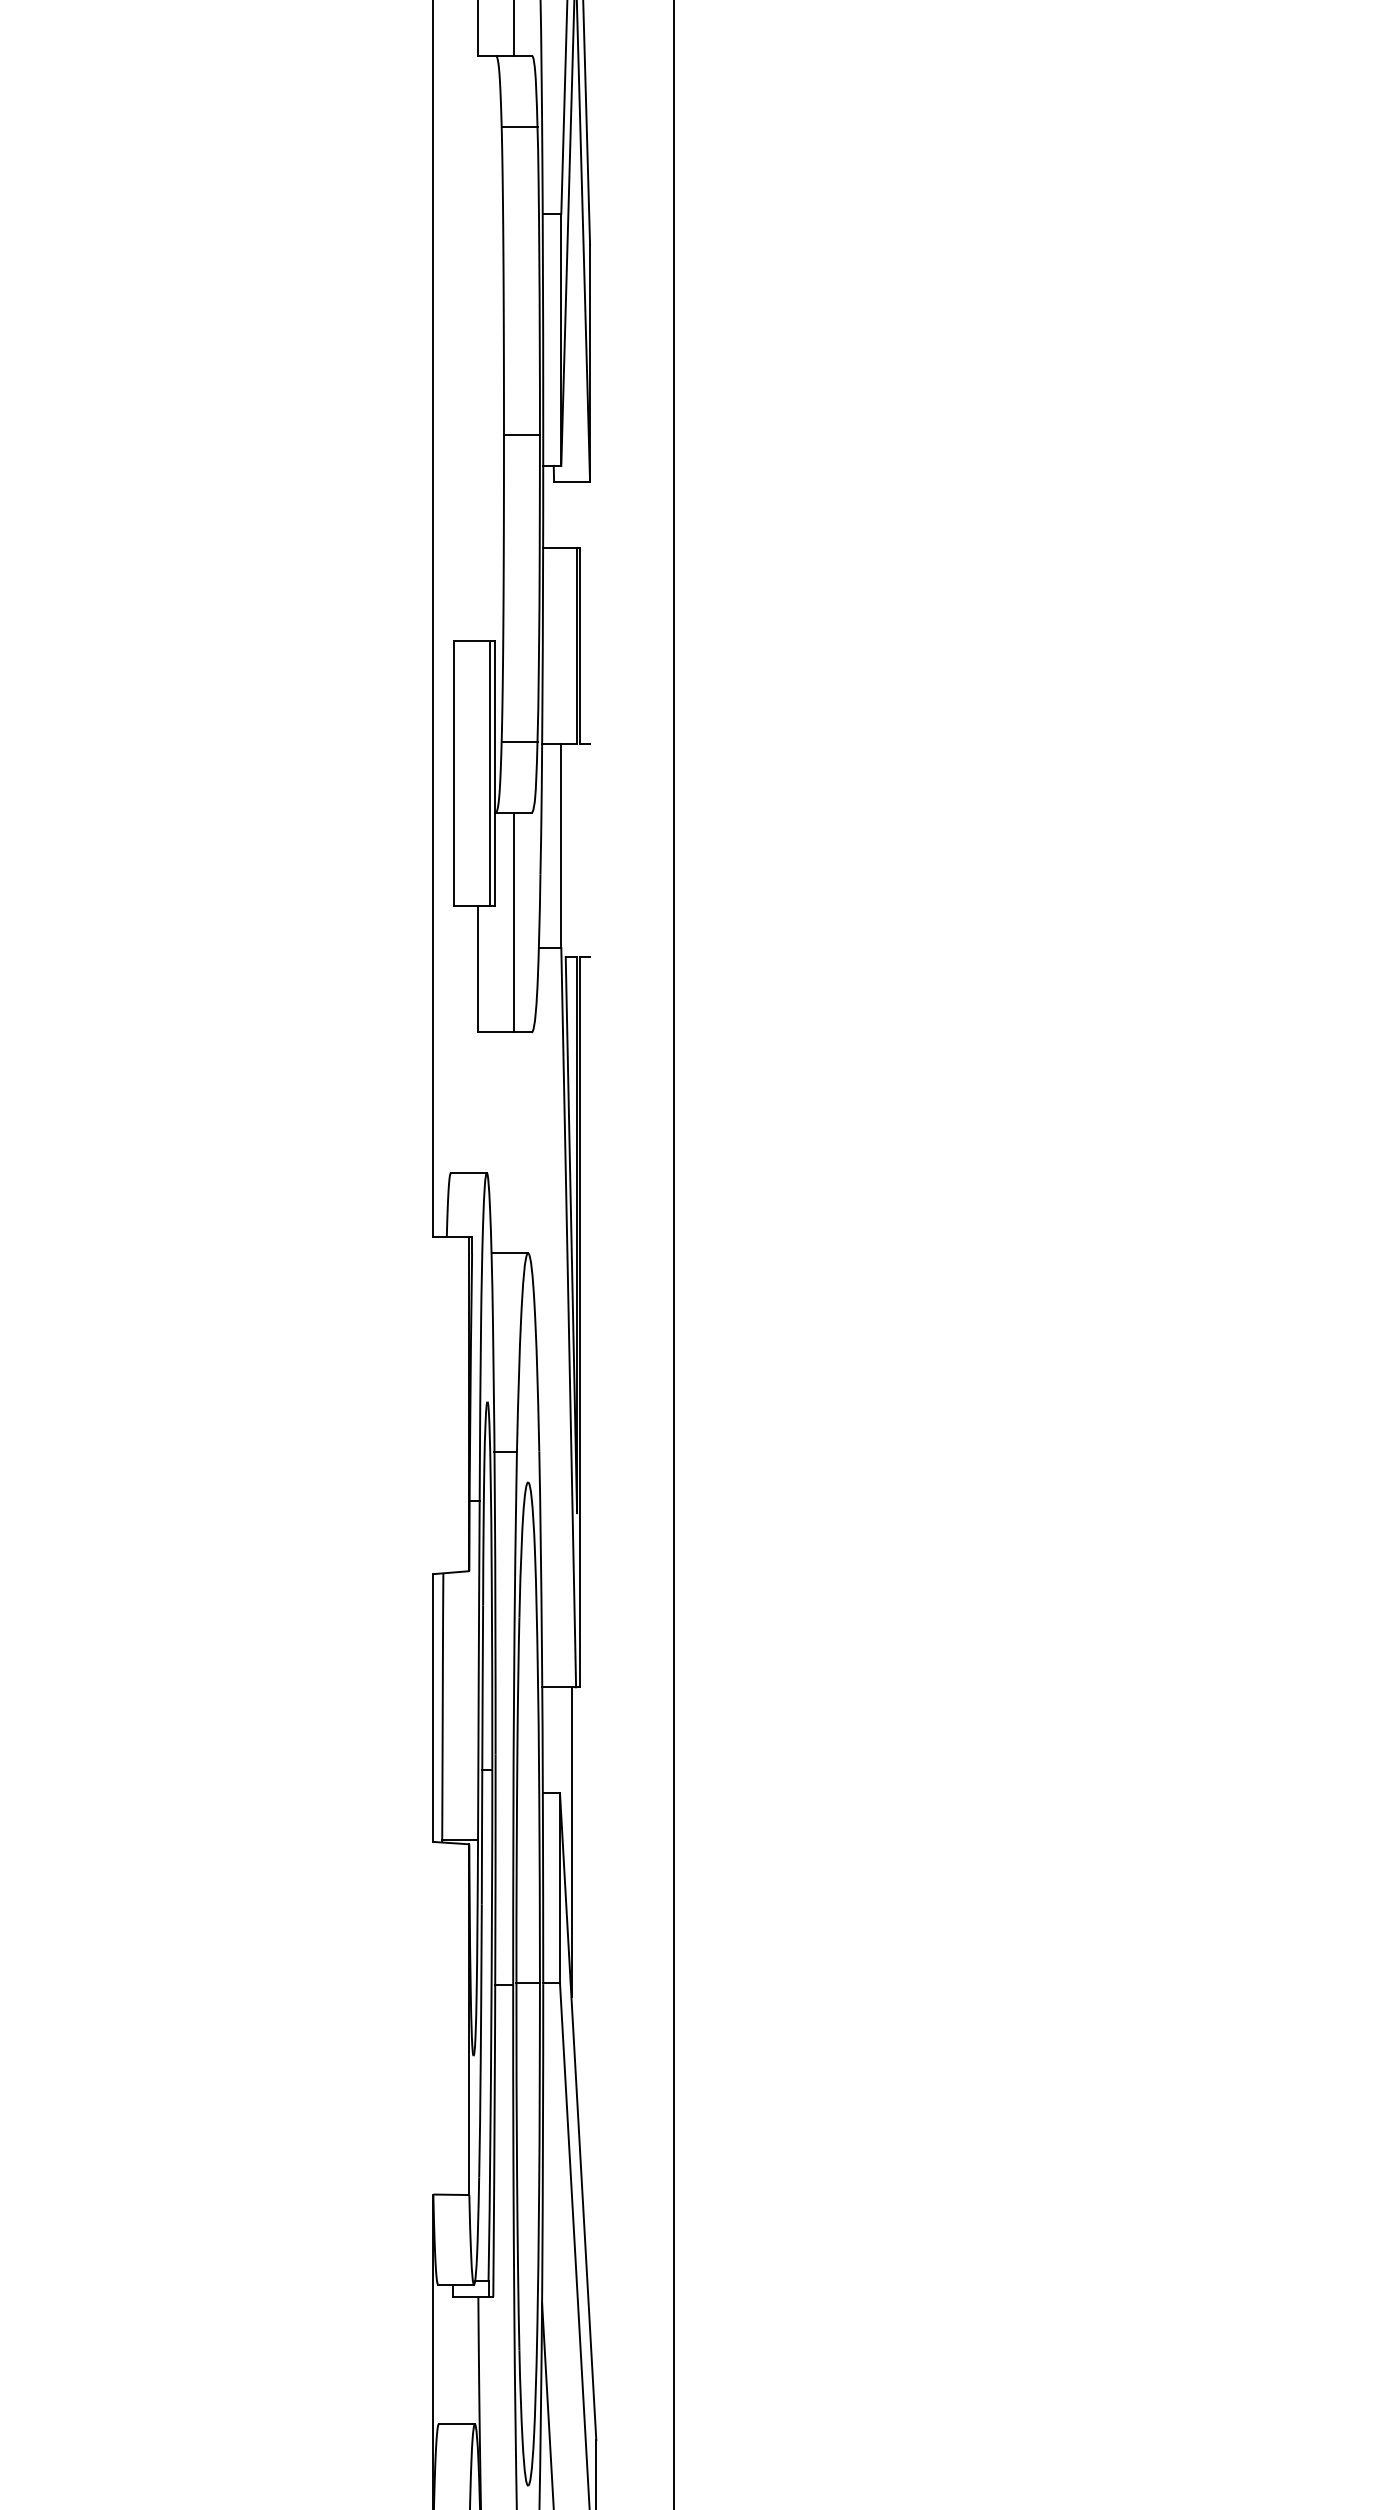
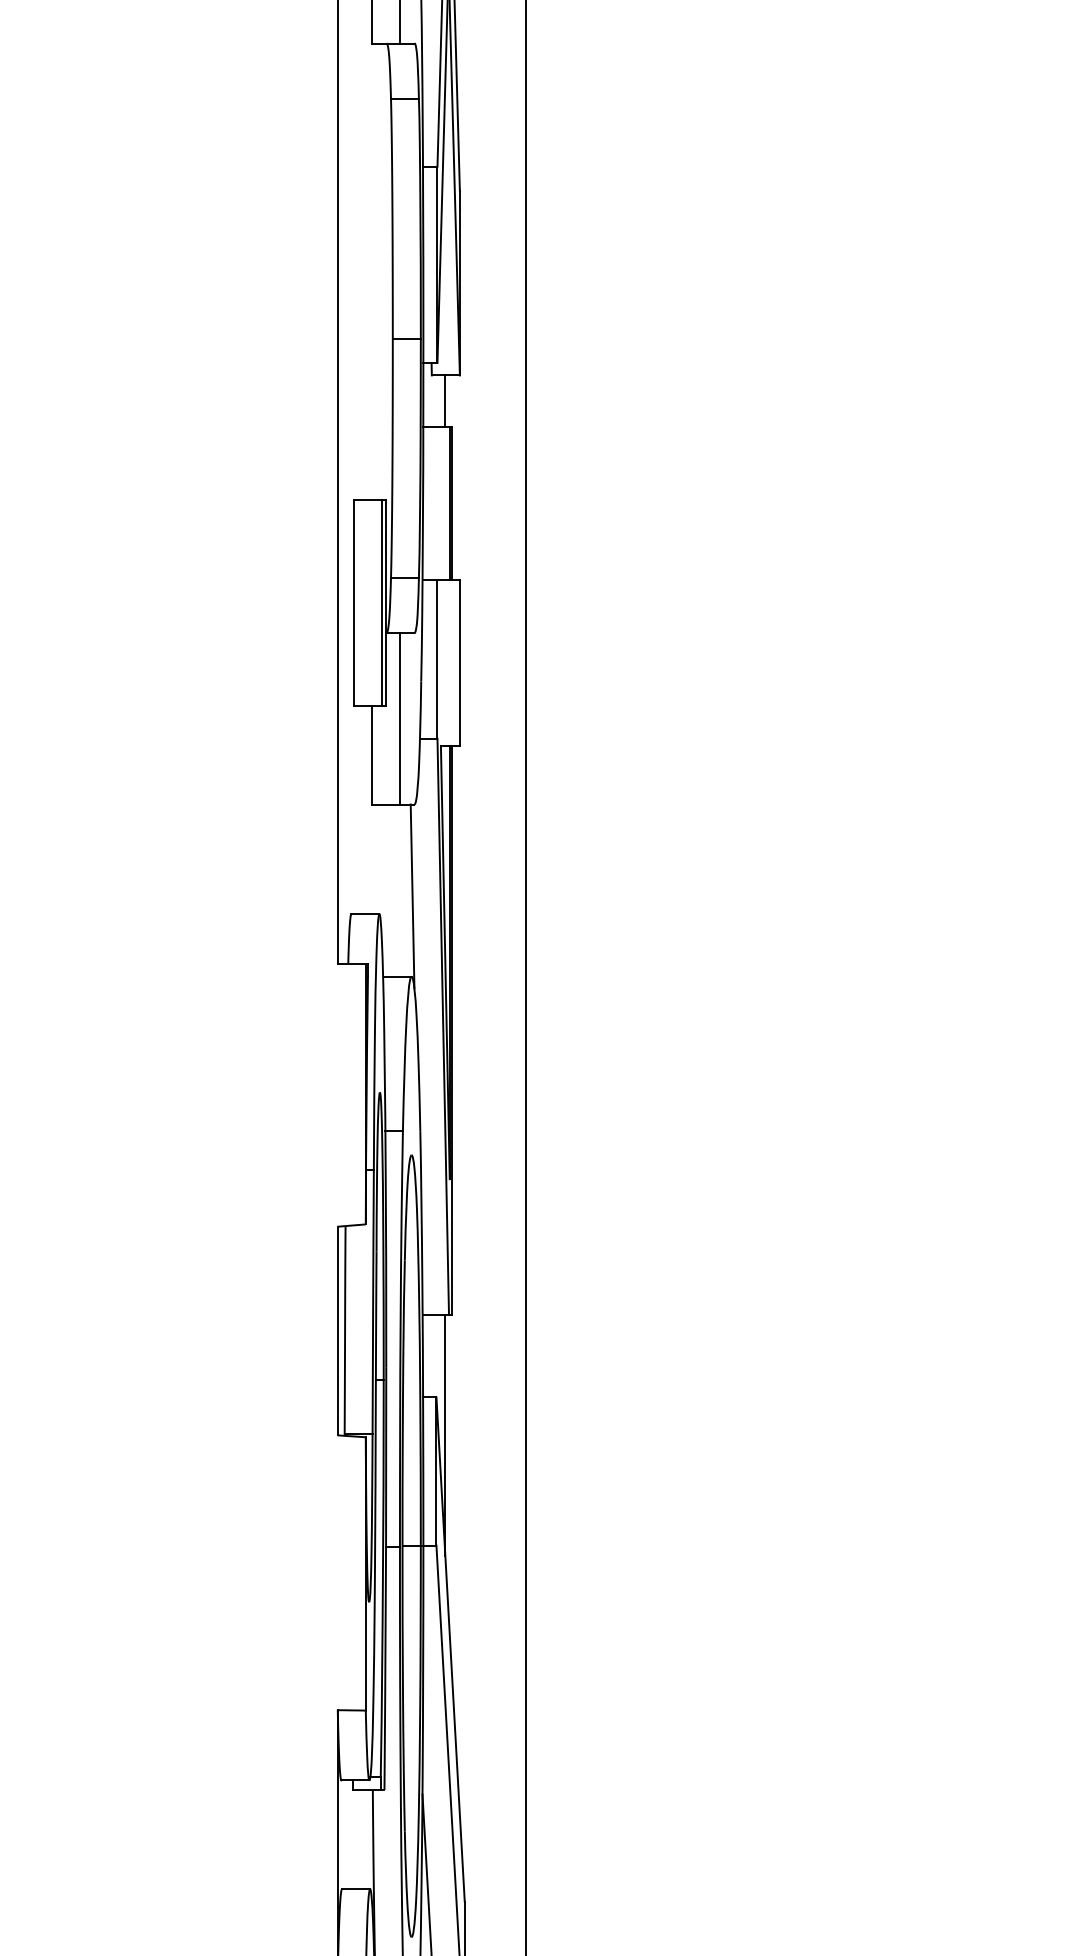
line: (571, 513) -> (445, 400), added
line: (589, 851) -> (459, 663), added
line: (529, 1150) -> (412, 896), added

